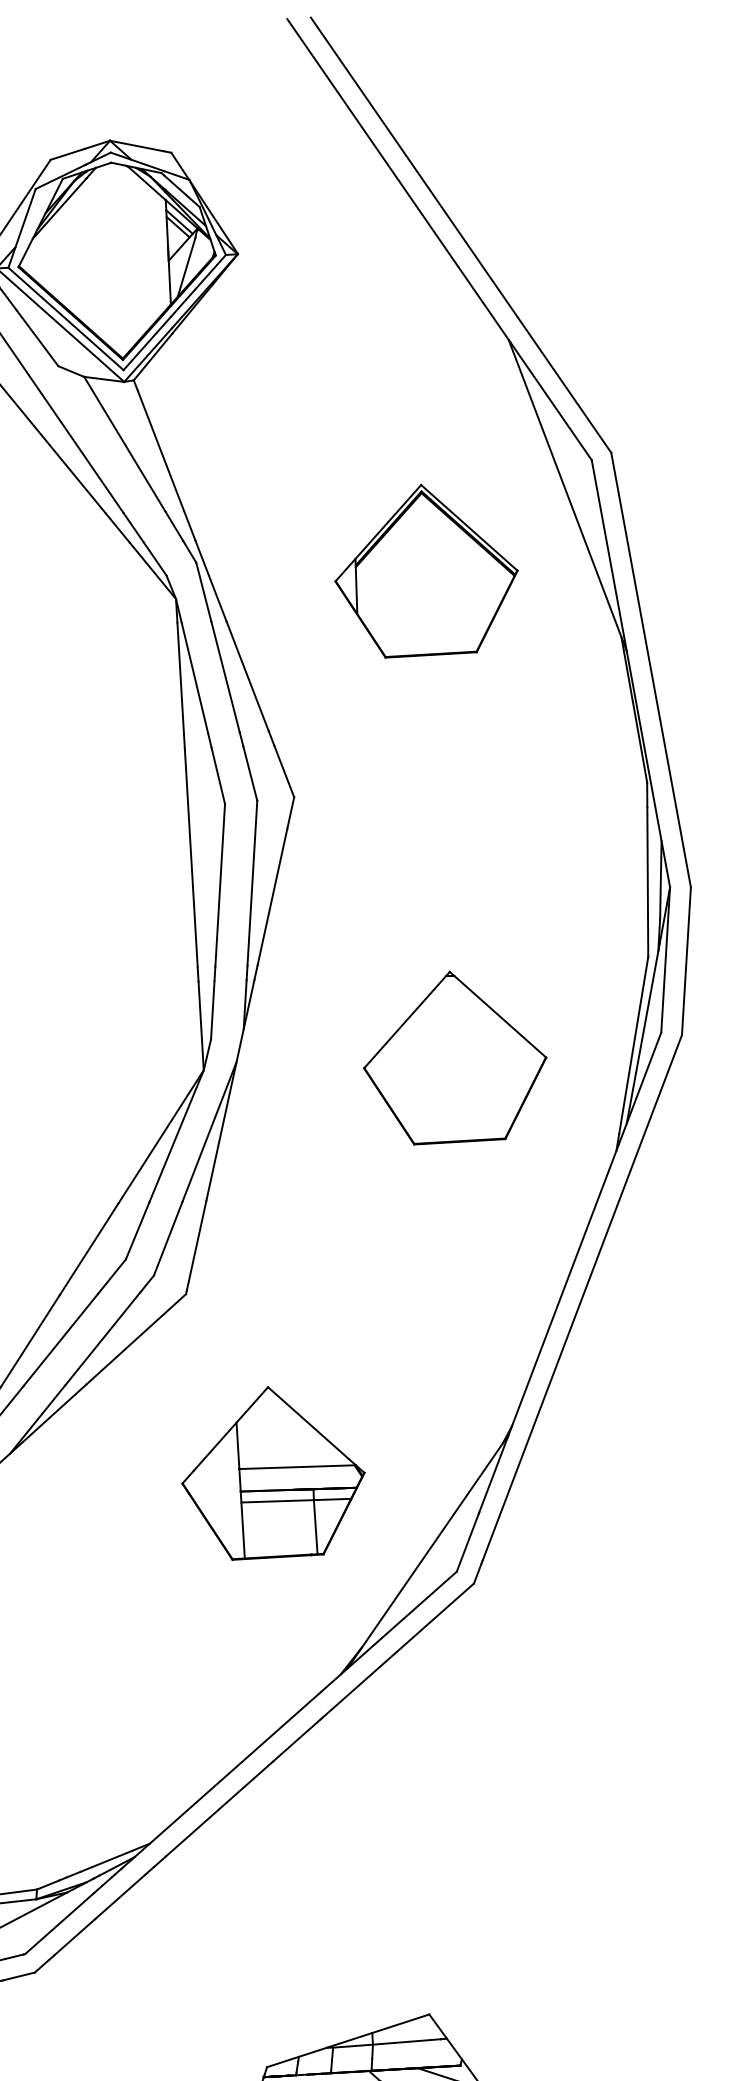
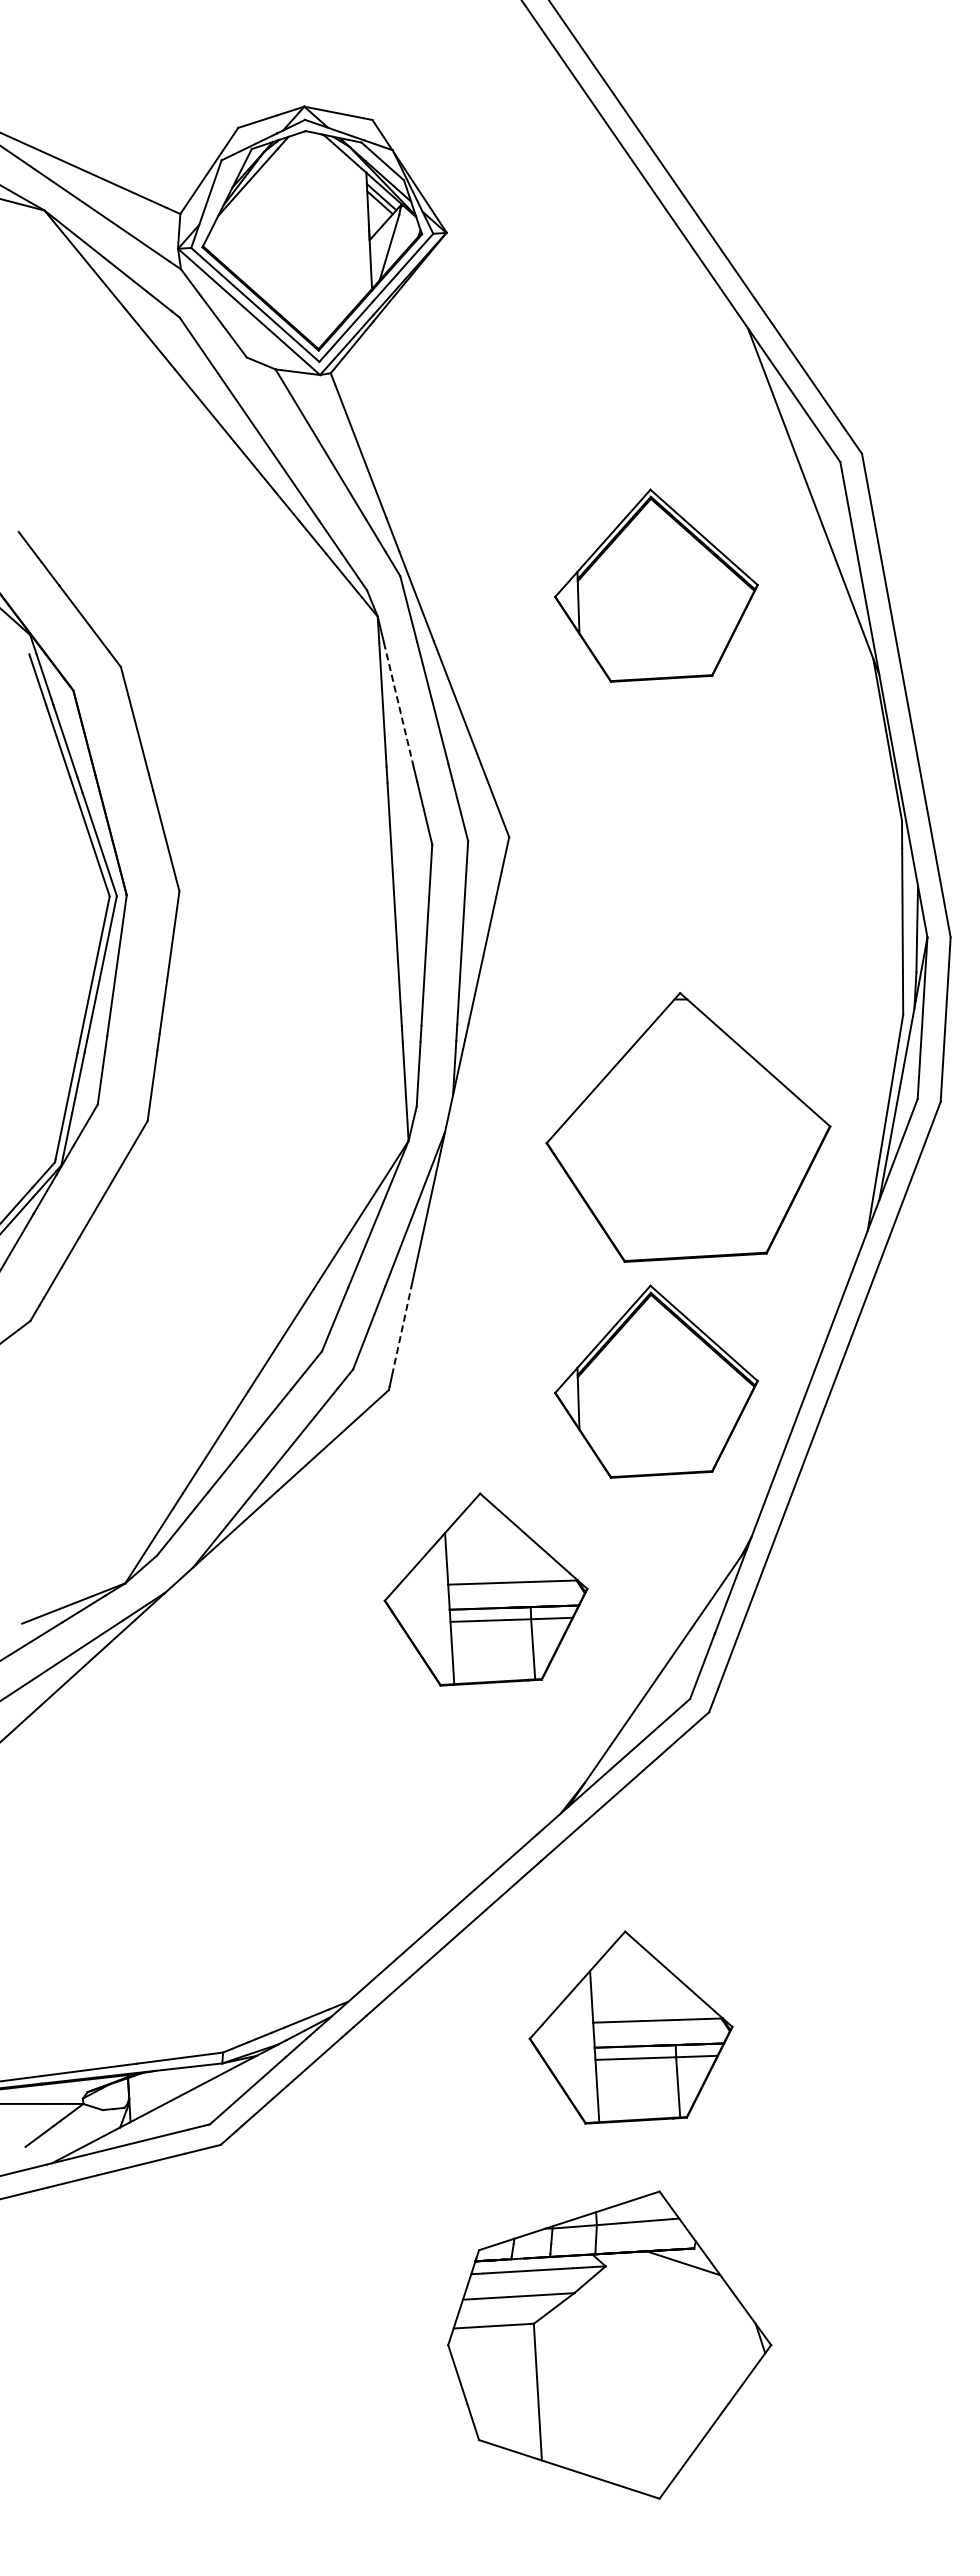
line: (194, 678) -> (398, 704), solid -> dashed
part: (454, 1058) -> (687, 1127), size x1.4
line: (197, 1240) -> (401, 1330), solid -> dashed
part: (426, 1286) -> (656, 1381), added
part: (403, 1867) -> (630, 2027), added

